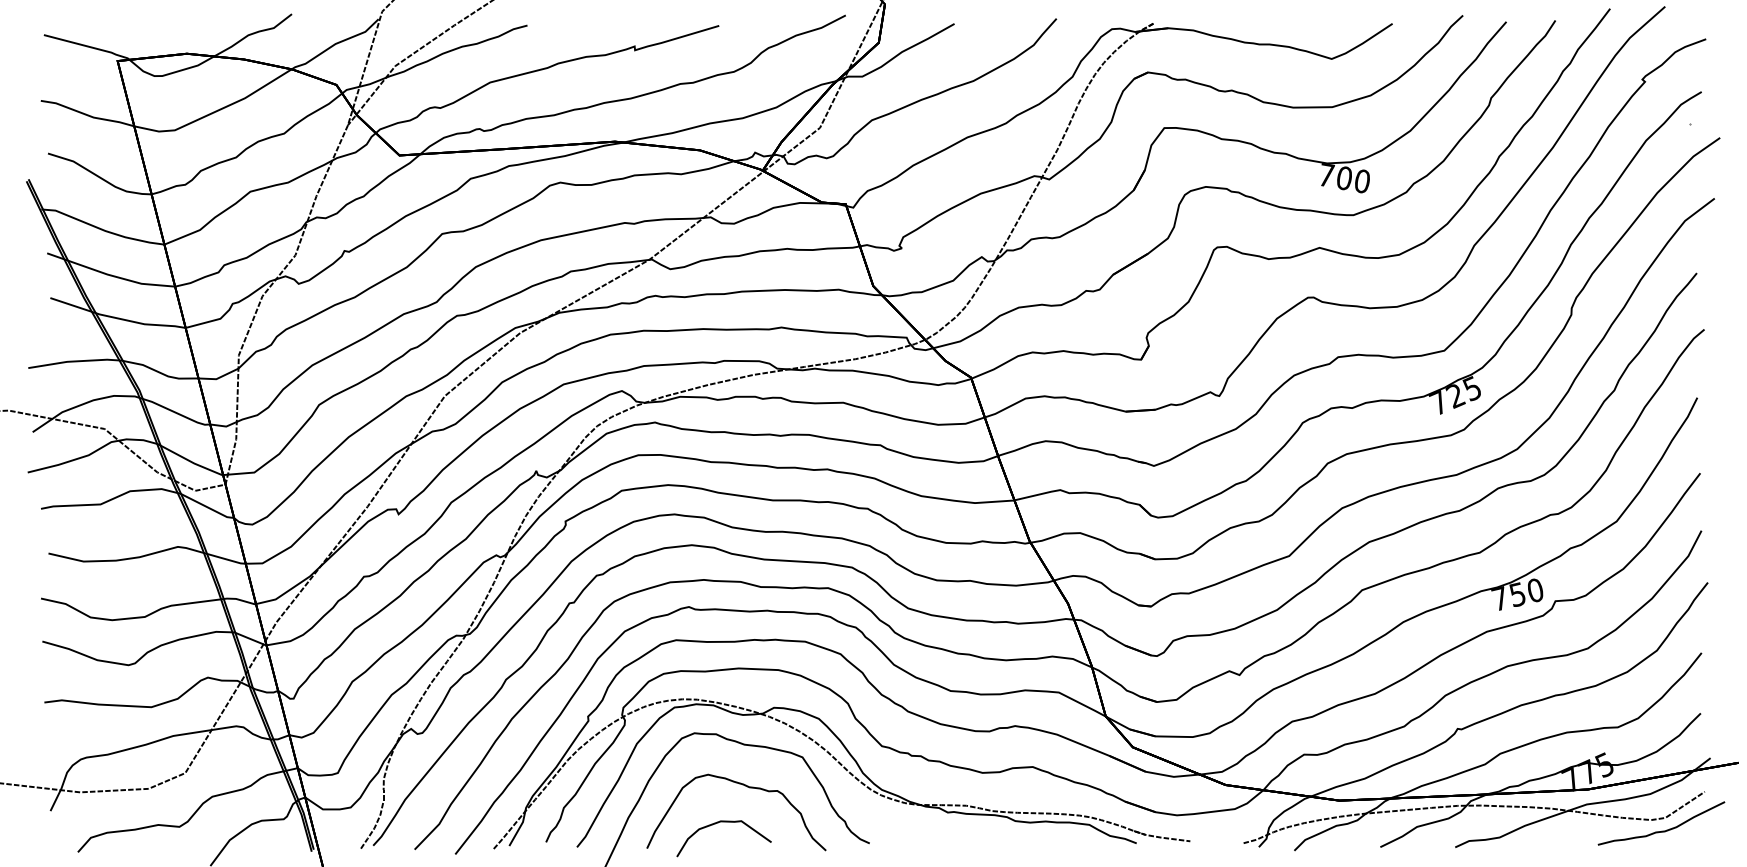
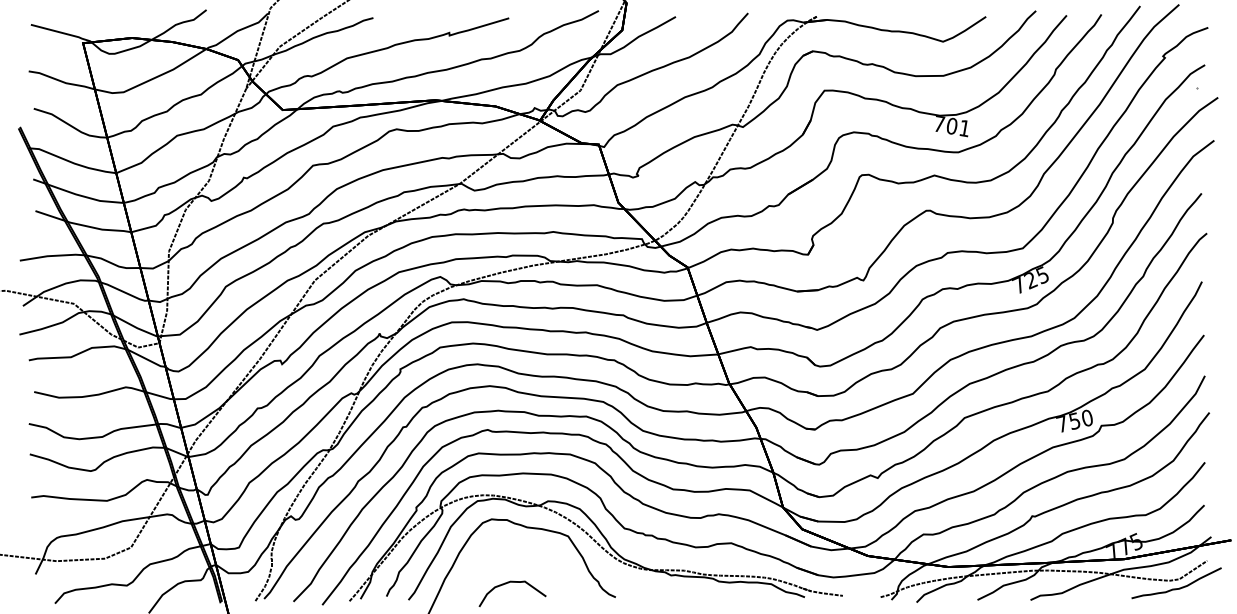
text: (1362, 181) -> (964, 128), 700 -> 701
curve: (749, 788) -> (530, 558), removed

